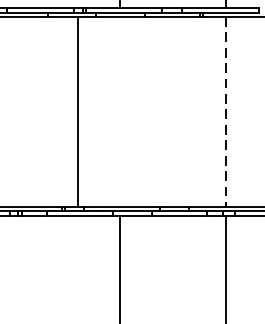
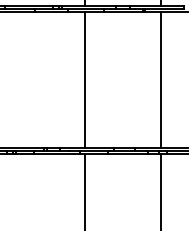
line: (77, 111) -> (85, 79), moved
line: (225, 111) -> (160, 79), dashed -> solid

